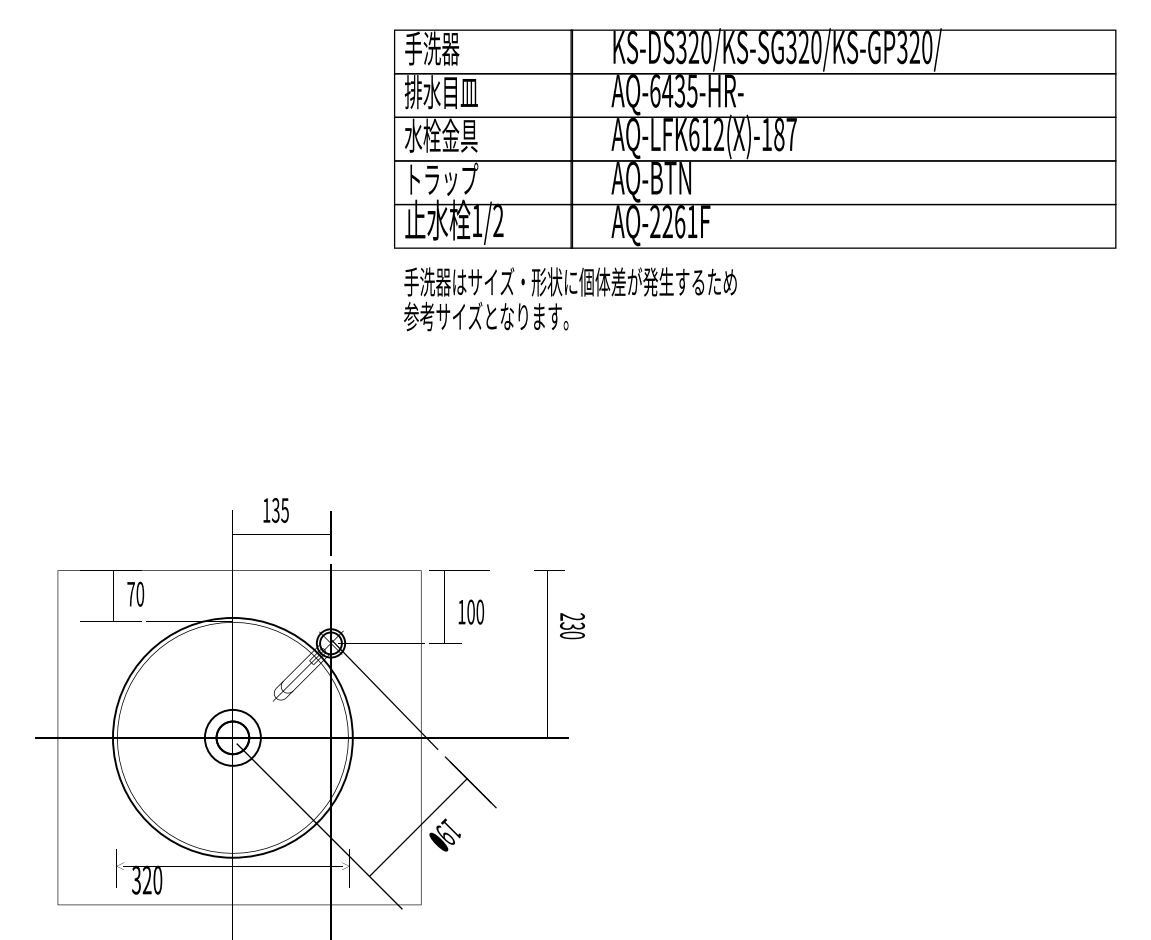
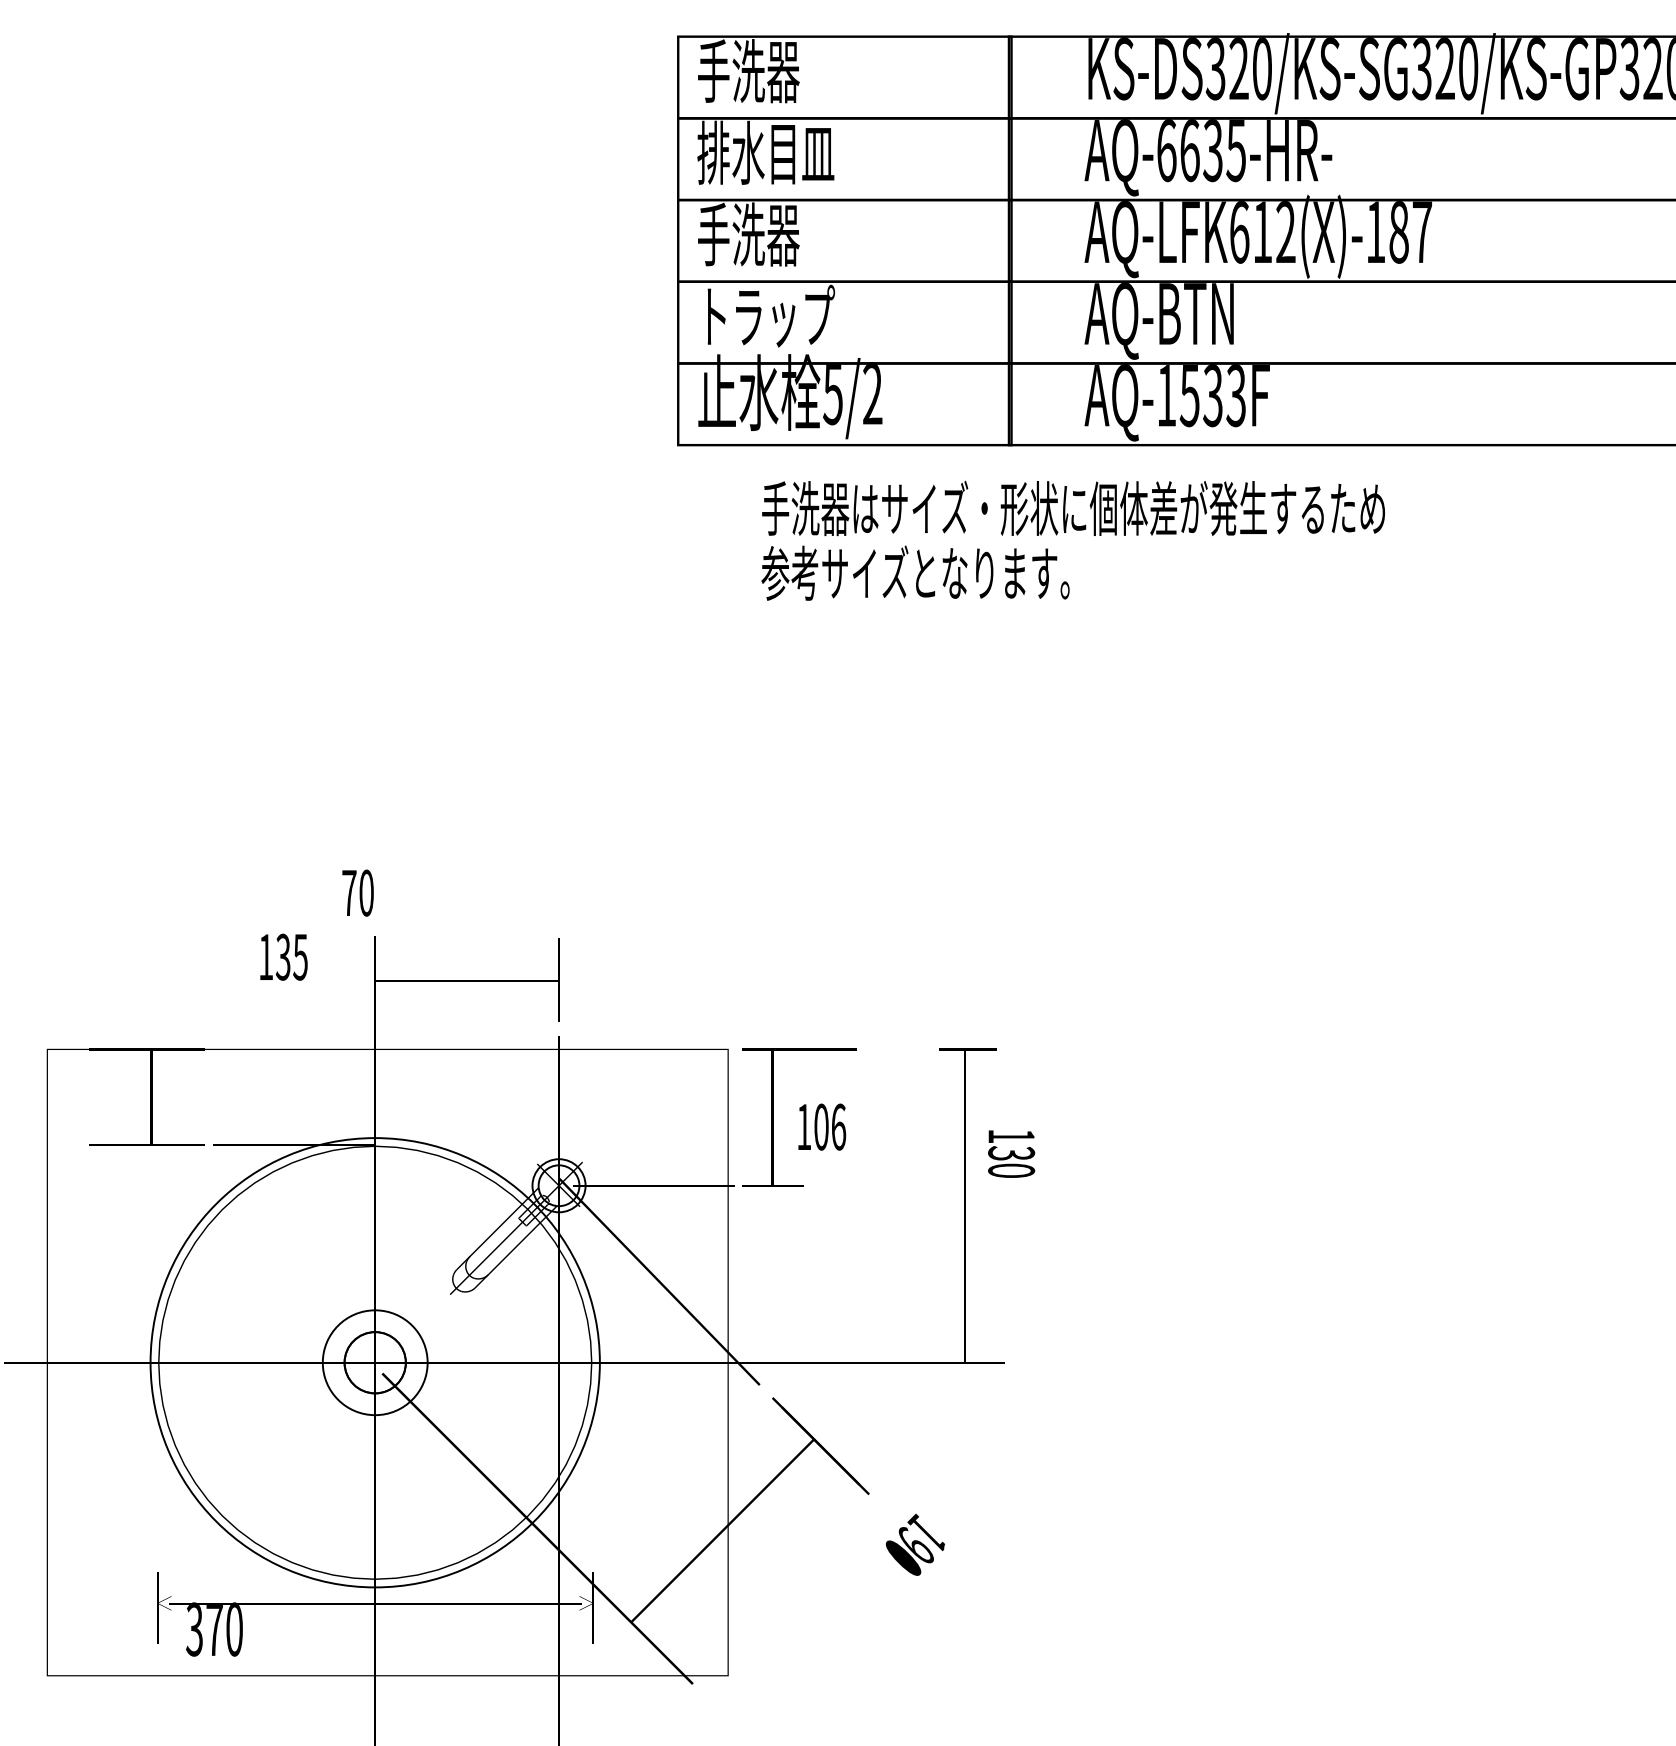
text: (667, 90) -> (1189, 149), AQ-6435-HR- -> AQ-6635-HR-
text: (441, 135) -> (766, 234), 水栓金具 -> 手洗器
text: (477, 221) -> (833, 395), 1/2 -> 5/2
text: (673, 221) -> (1200, 395), AQ-2261F -> AQ-1533F
text: (570, 299) -> (1073, 541), moved
text: (275, 510) -> (282, 957), moved
text: (135, 593) -> (357, 891), moved
text: (480, 611) -> (839, 1125), 100 -> 106
text: (572, 616) -> (1011, 1135), 230 -> 130
text: (444, 834) -> (914, 1543), moved
text: (146, 879) -> (213, 1628), 320 -> 370

